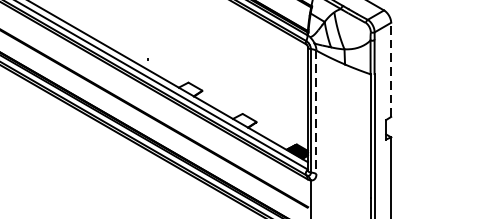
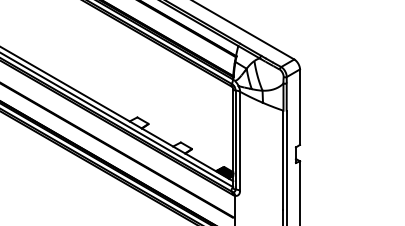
line: (391, 70) -> (300, 107), dashed -> solid
line: (316, 112) -> (240, 141), dashed -> solid

